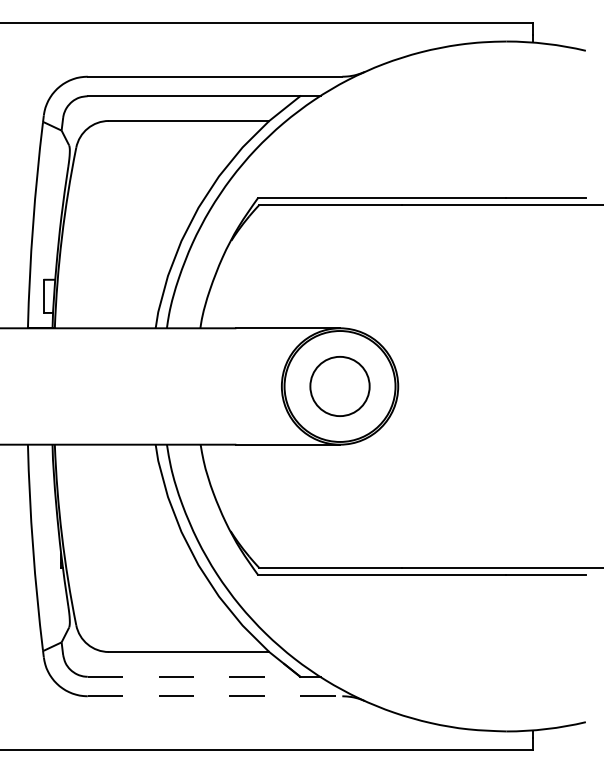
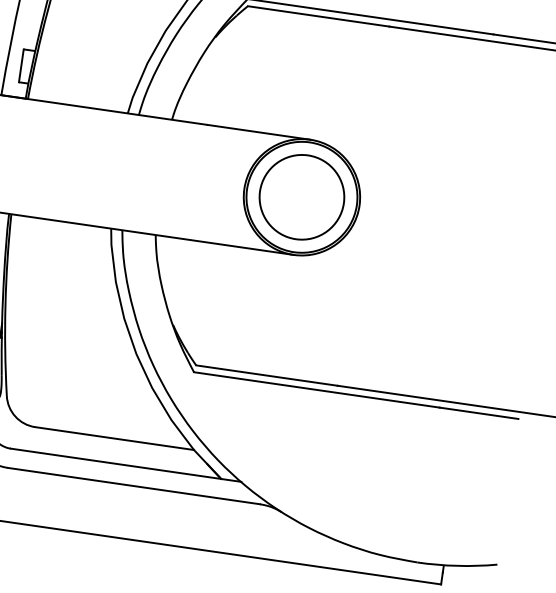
circle: (339, 386) -> (301, 197), size x1.43
line: (194, 676) -> (116, 463), dashed -> solid
line: (215, 696) -> (134, 486), dashed -> solid

